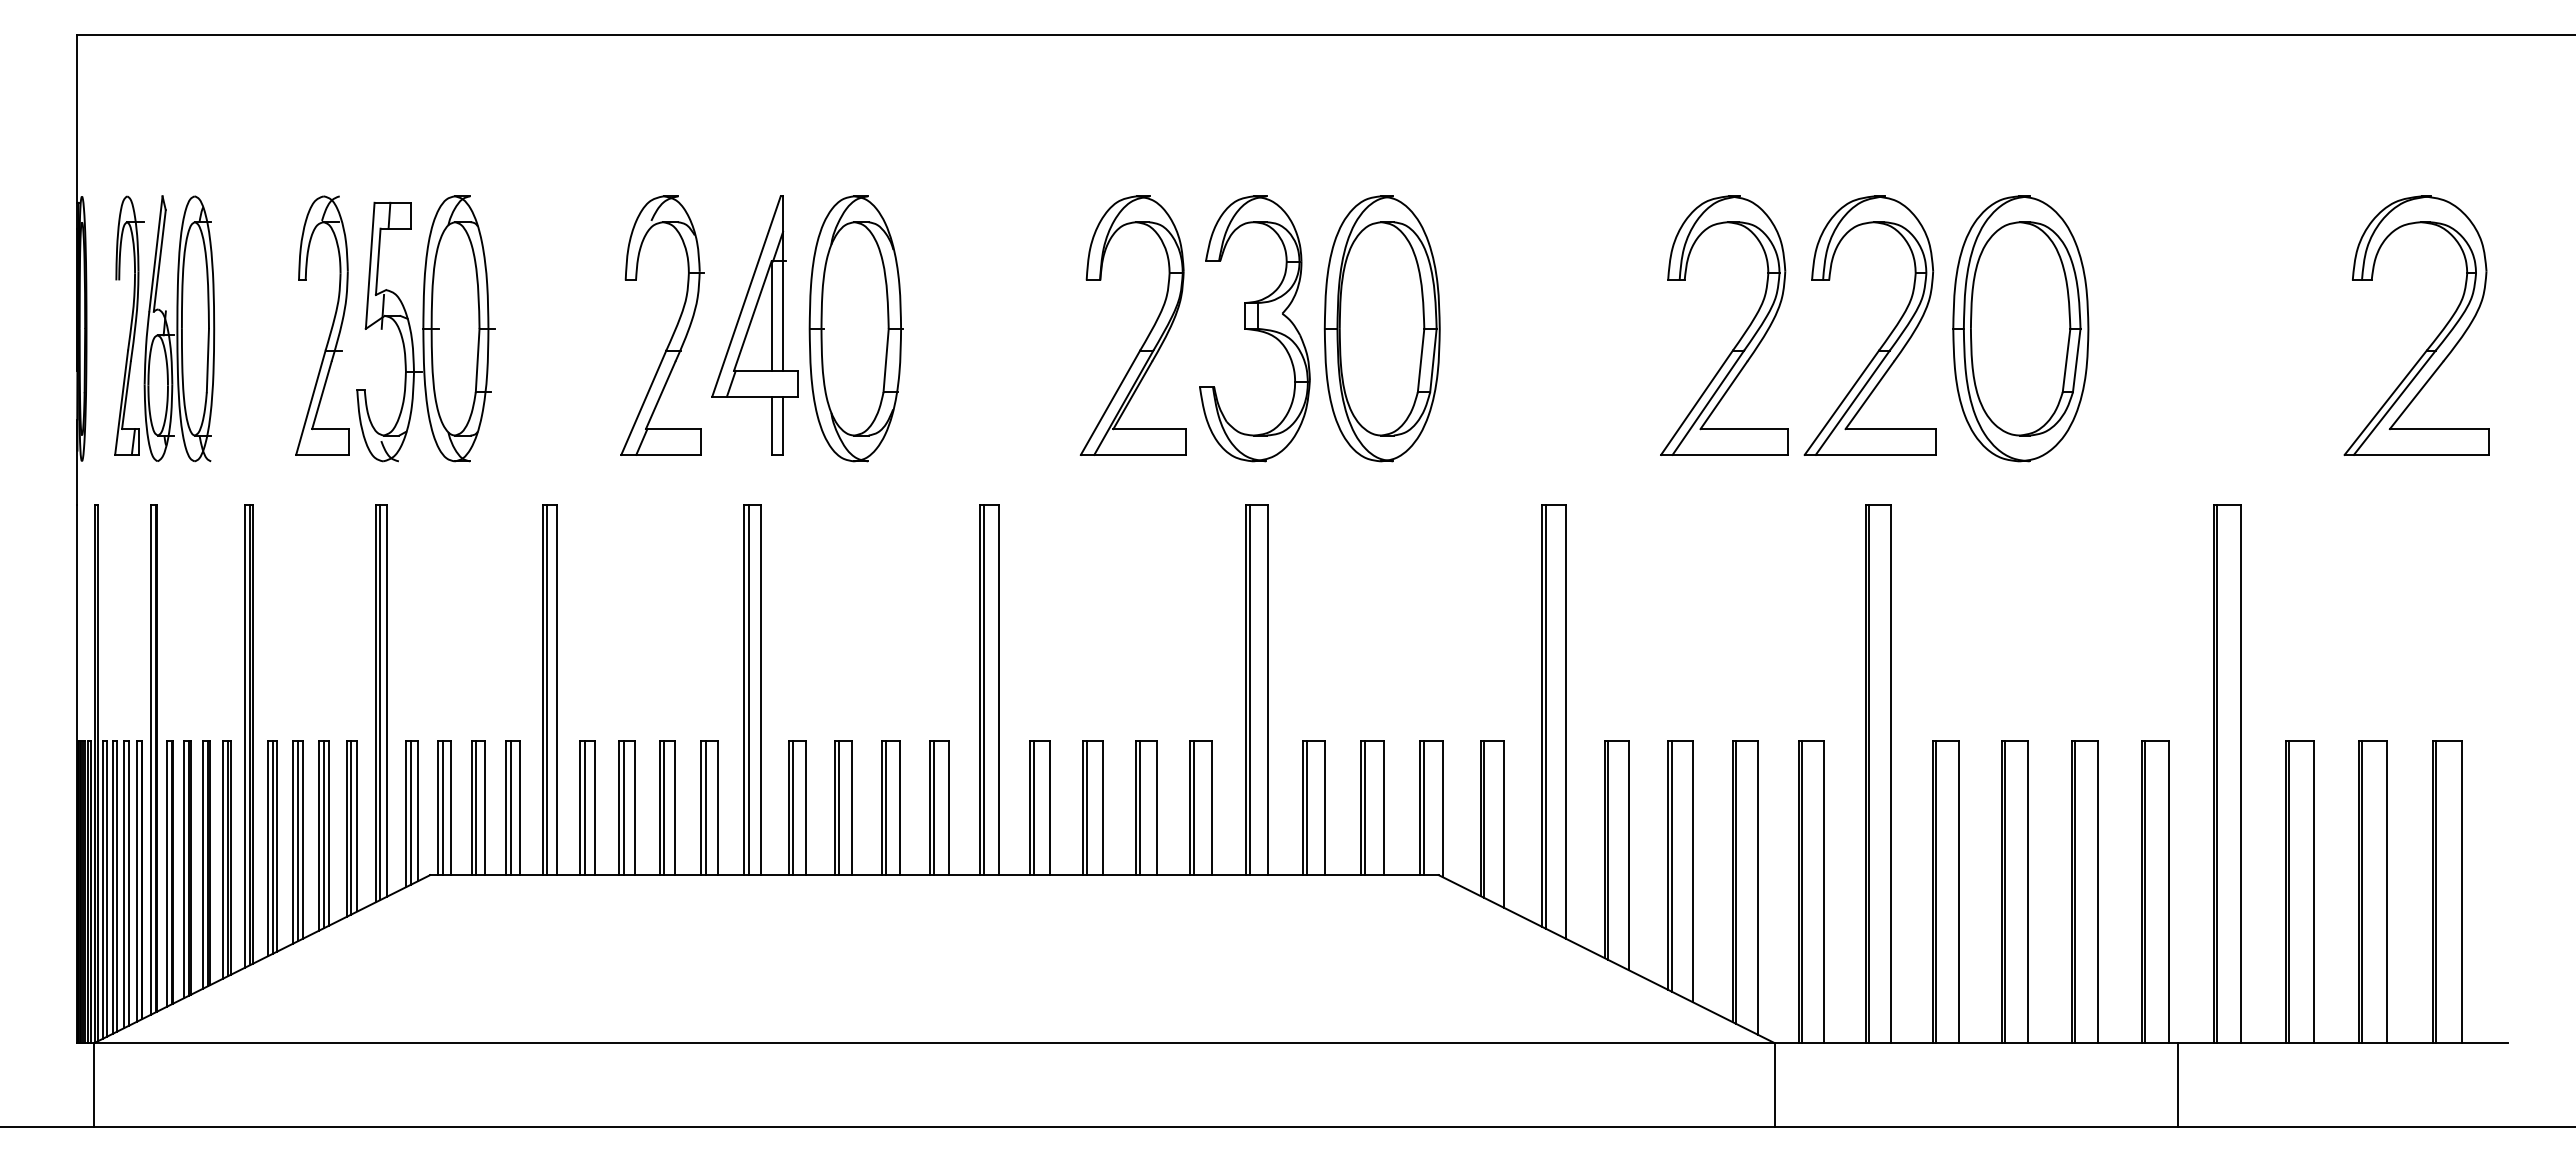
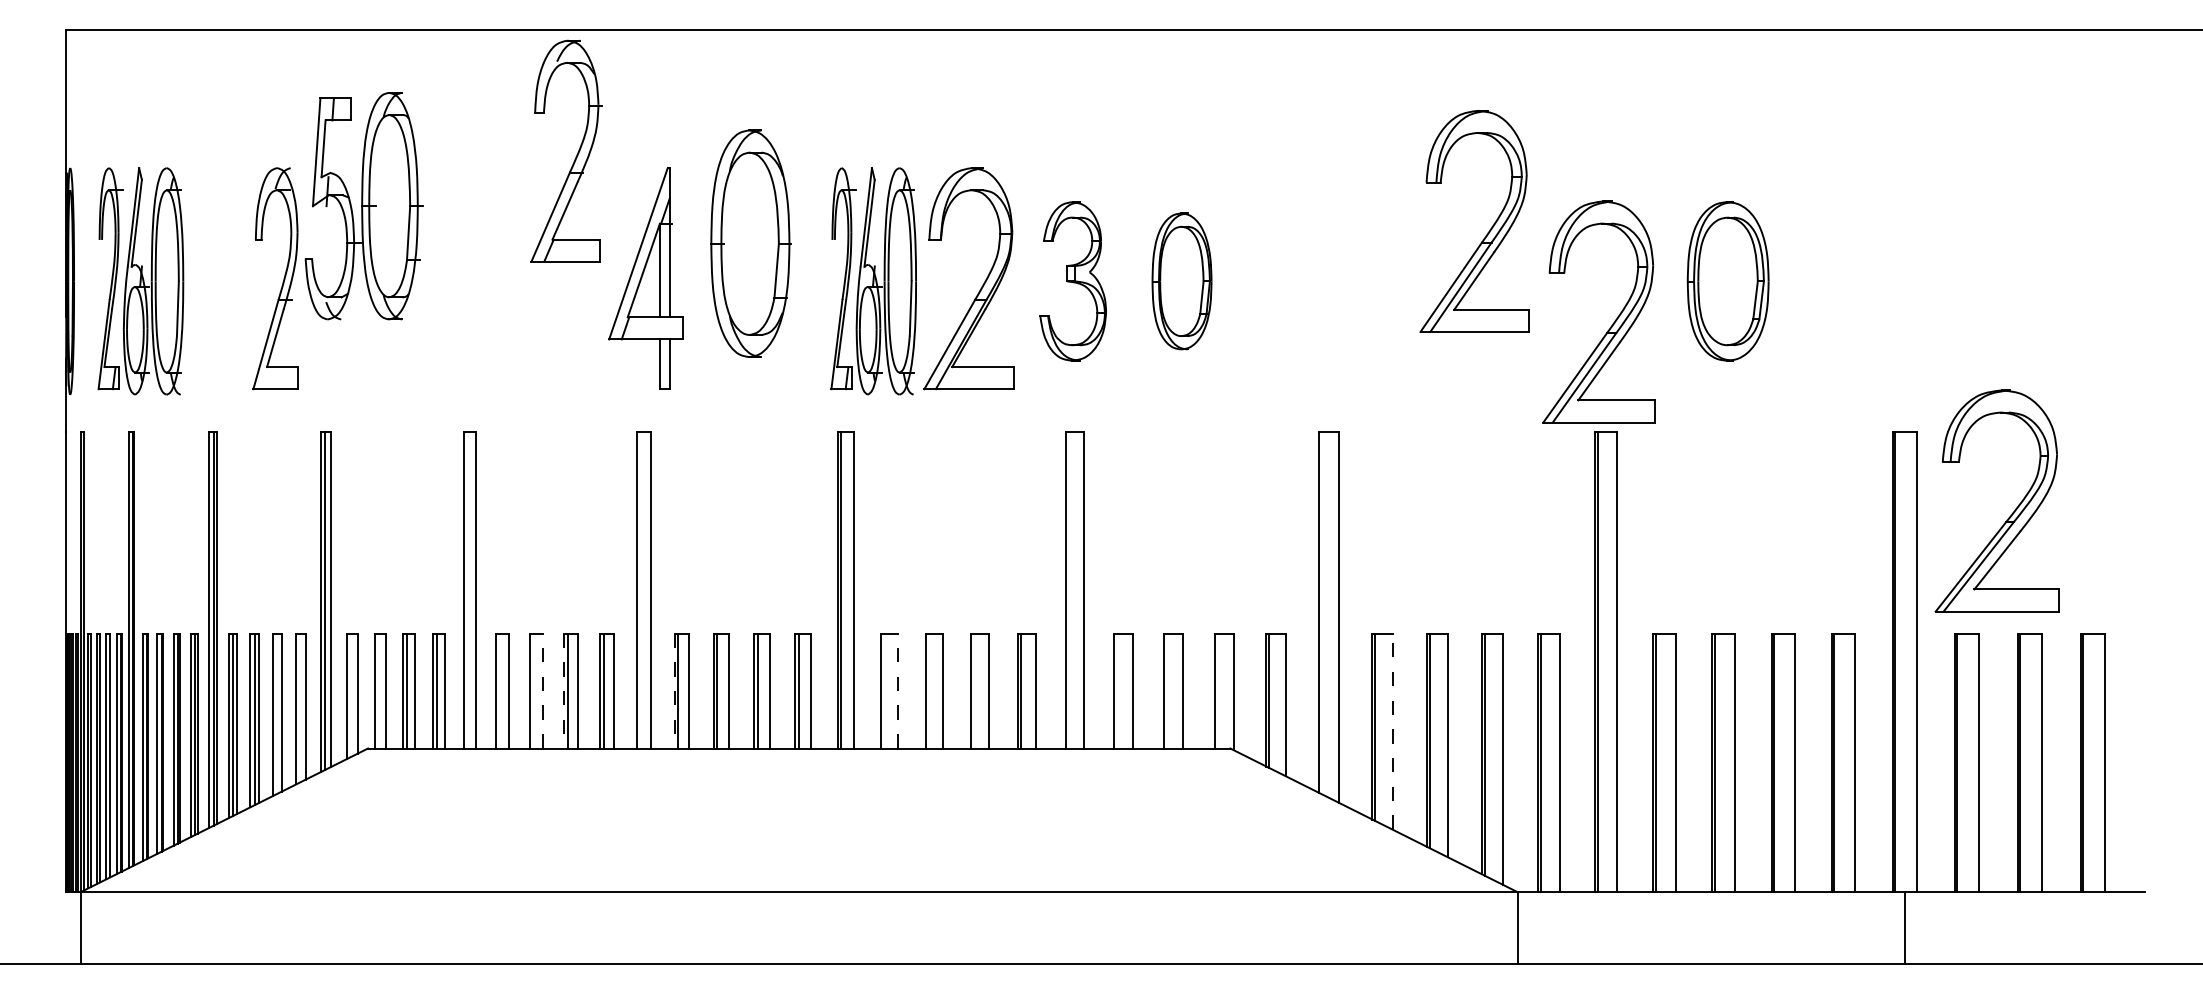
part: (425, 328) -> (363, 205), moved
part: (855, 328) -> (750, 243), moved
part: (1021, 328) -> (873, 281), added
part: (1254, 328) -> (1072, 281), size x0.7
part: (1381, 328) -> (1181, 281), size x0.6
part: (2020, 328) -> (1727, 281), size x0.7
part: (673, 331) -> (576, 156), moved
part: (1740, 337) -> (1488, 231), moved
part: (1885, 339) -> (1612, 323), moved
part: (2432, 341) -> (2010, 514), moved
line: (547, 690) -> (468, 590), removed
line: (748, 690) -> (640, 590), removed
line: (1249, 690) -> (1068, 590), removed
line: (1545, 716) -> (1321, 612), removed
line: (442, 807) -> (378, 690), removed
line: (584, 807) -> (499, 690), removed
line: (623, 807) -> (533, 690), removed
line: (634, 807) -> (542, 690), solid -> dashed
line: (1034, 807) -> (884, 690), removed
line: (1050, 807) -> (898, 690), solid -> dashed
line: (1086, 807) -> (929, 690), removed
line: (1139, 807) -> (974, 690), removed
line: (1306, 807) -> (1117, 690), removed
line: (1364, 807) -> (1166, 690), removed
line: (1424, 807) -> (1218, 690), removed
line: (659, 808) -> (564, 691), solid -> dashed
line: (788, 808) -> (674, 691), solid -> dashed
line: (410, 812) -> (351, 694), removed
line: (351, 827) -> (300, 707), removed
line: (323, 834) -> (276, 713), removed
line: (1628, 855) -> (1392, 731), solid -> dashed
line: (2178, 1085) -> (1904, 928), moved

